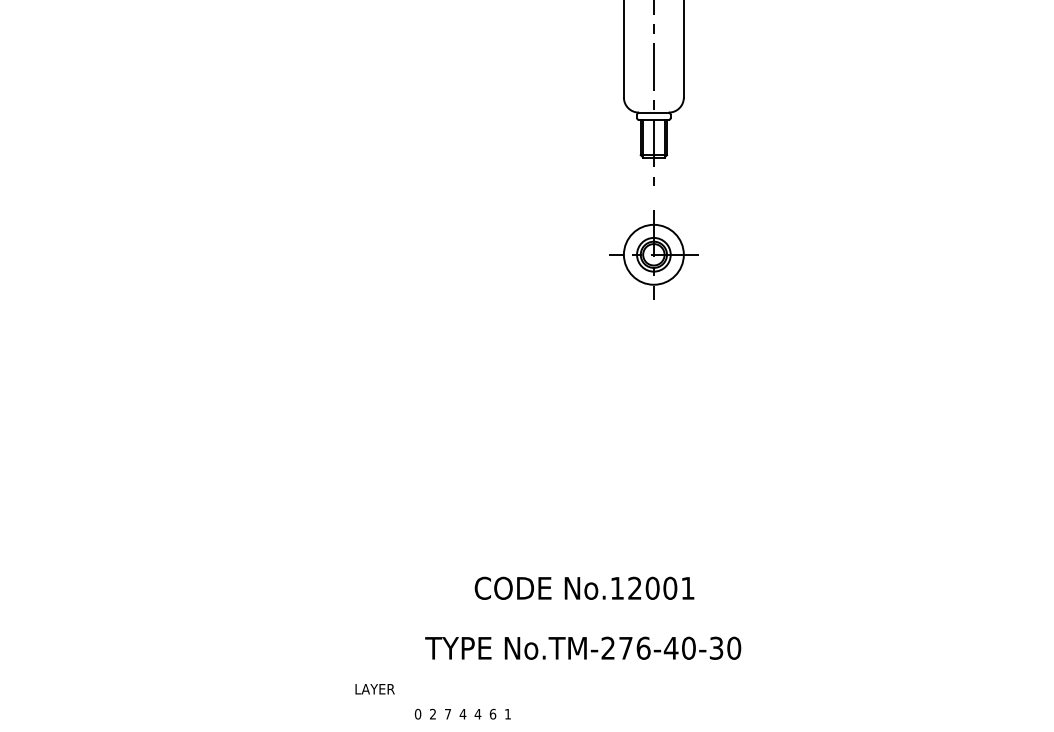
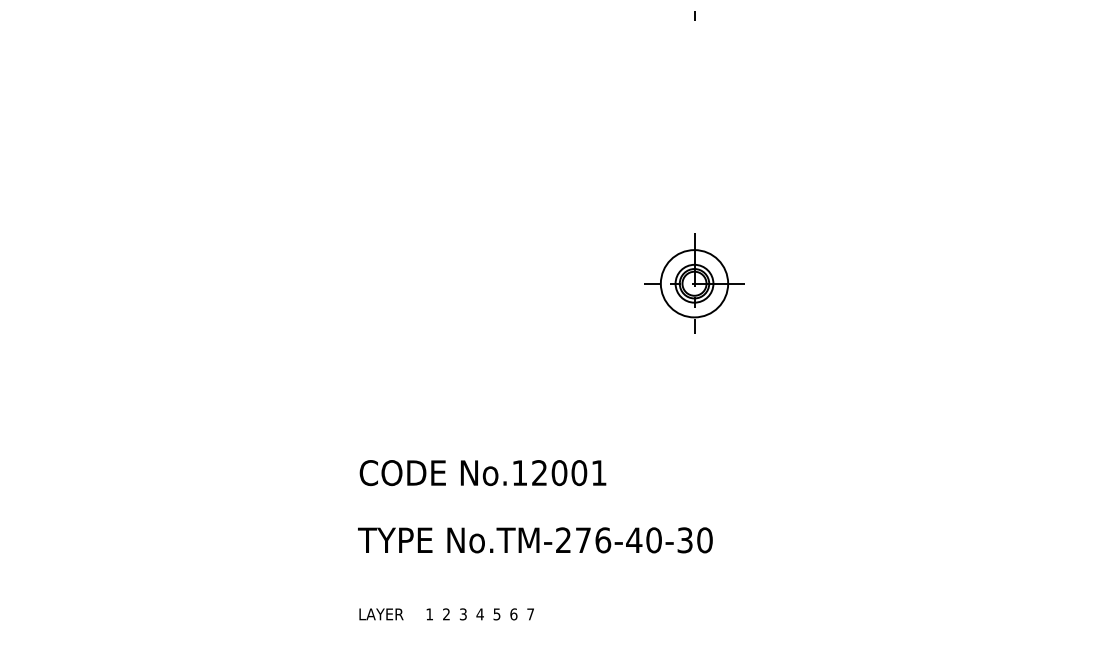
part: (653, 254) -> (694, 283), moved
text: (584, 587) -> (482, 472), moved
text: (583, 647) -> (535, 539), moved
text: (374, 689) -> (380, 614), moved
text: (417, 713) -> (429, 613), 0 -> 1
text: (448, 713) -> (463, 613), 7 -> 3
text: (477, 714) -> (496, 614), 4 -> 5
text: (507, 714) -> (530, 614), 1 -> 7

